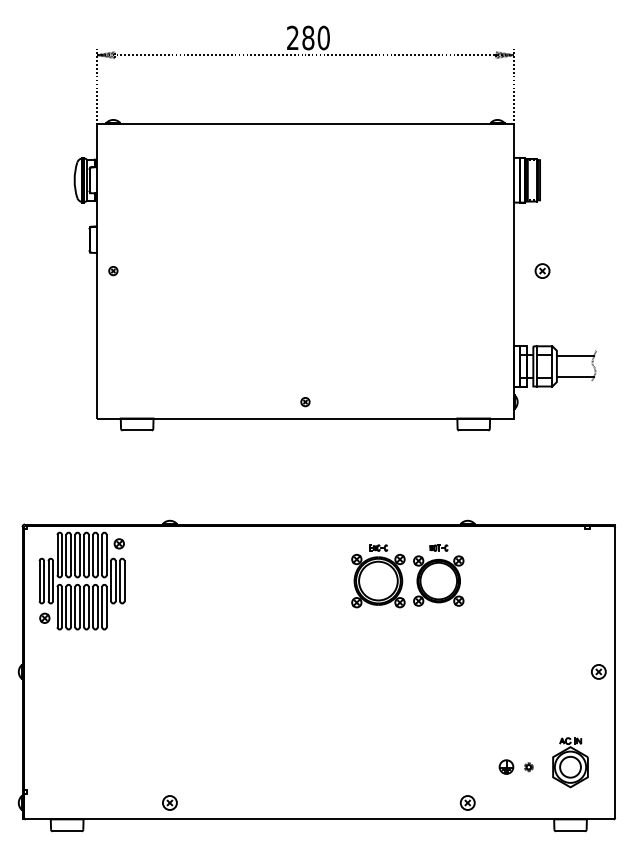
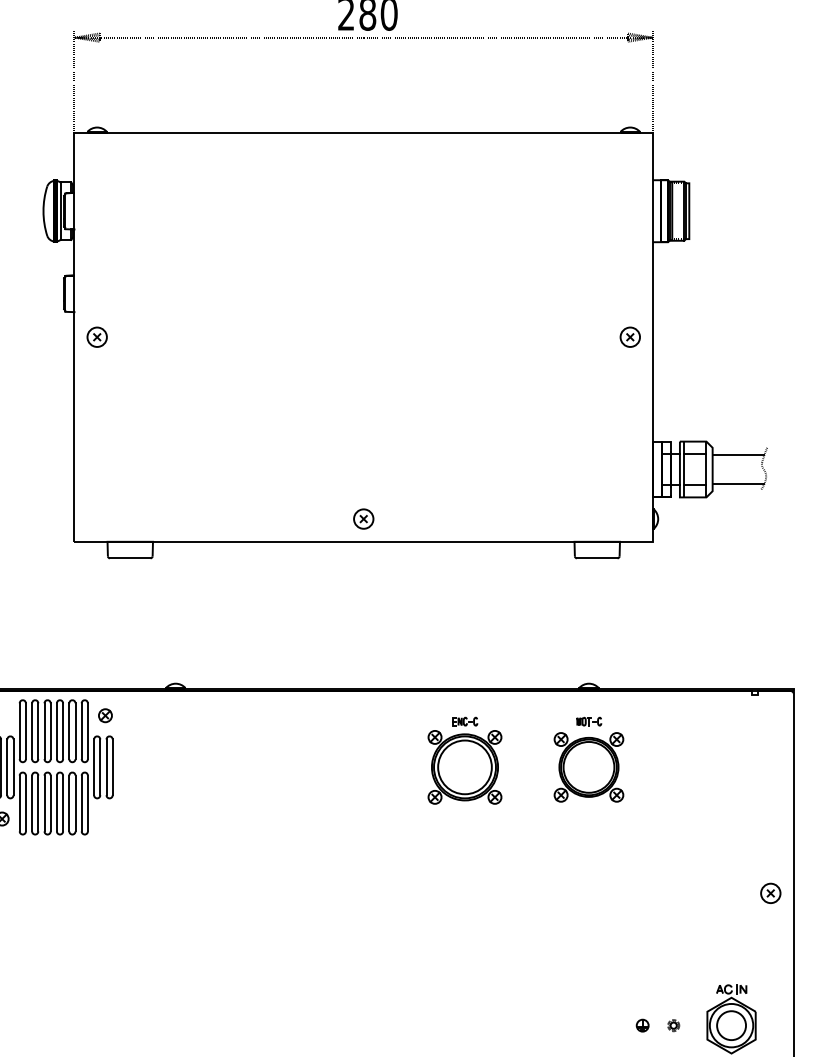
part: (113, 270) -> (97, 336), size x1.67
part: (542, 270) -> (630, 336), moved
part: (305, 401) -> (363, 518), size x1.67
part: (438, 575) -> (588, 759), moved
part: (506, 767) -> (642, 1026), size x0.62

